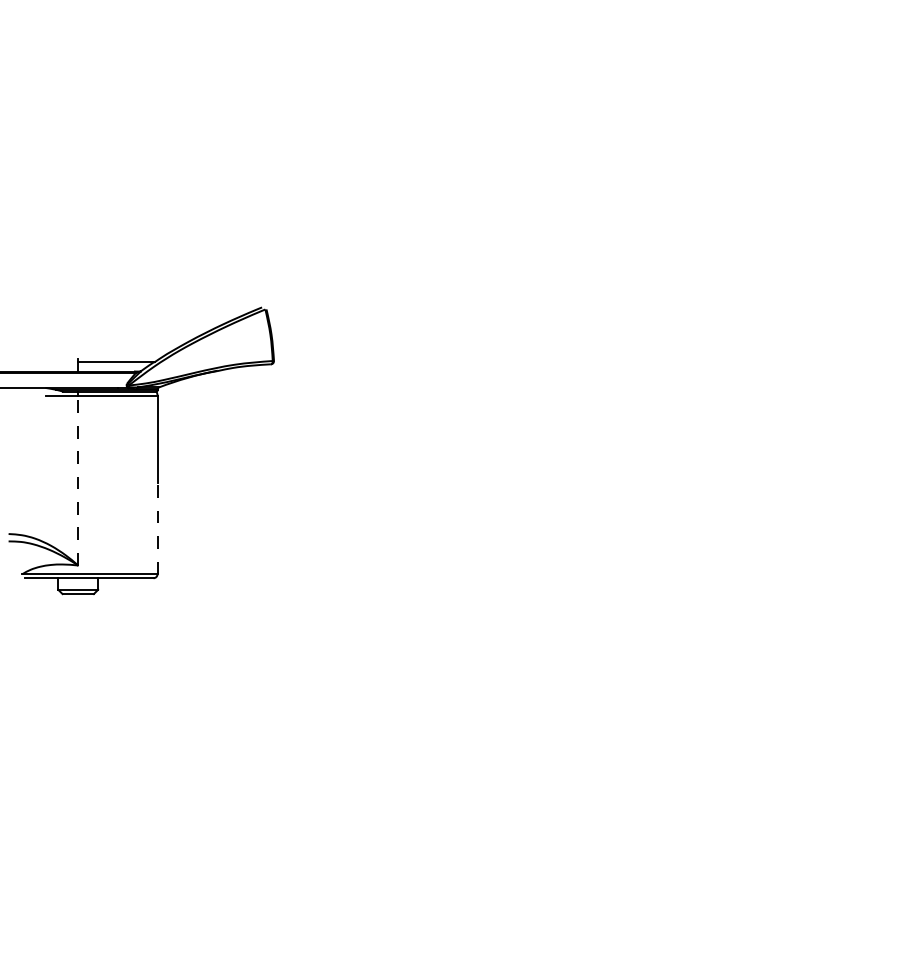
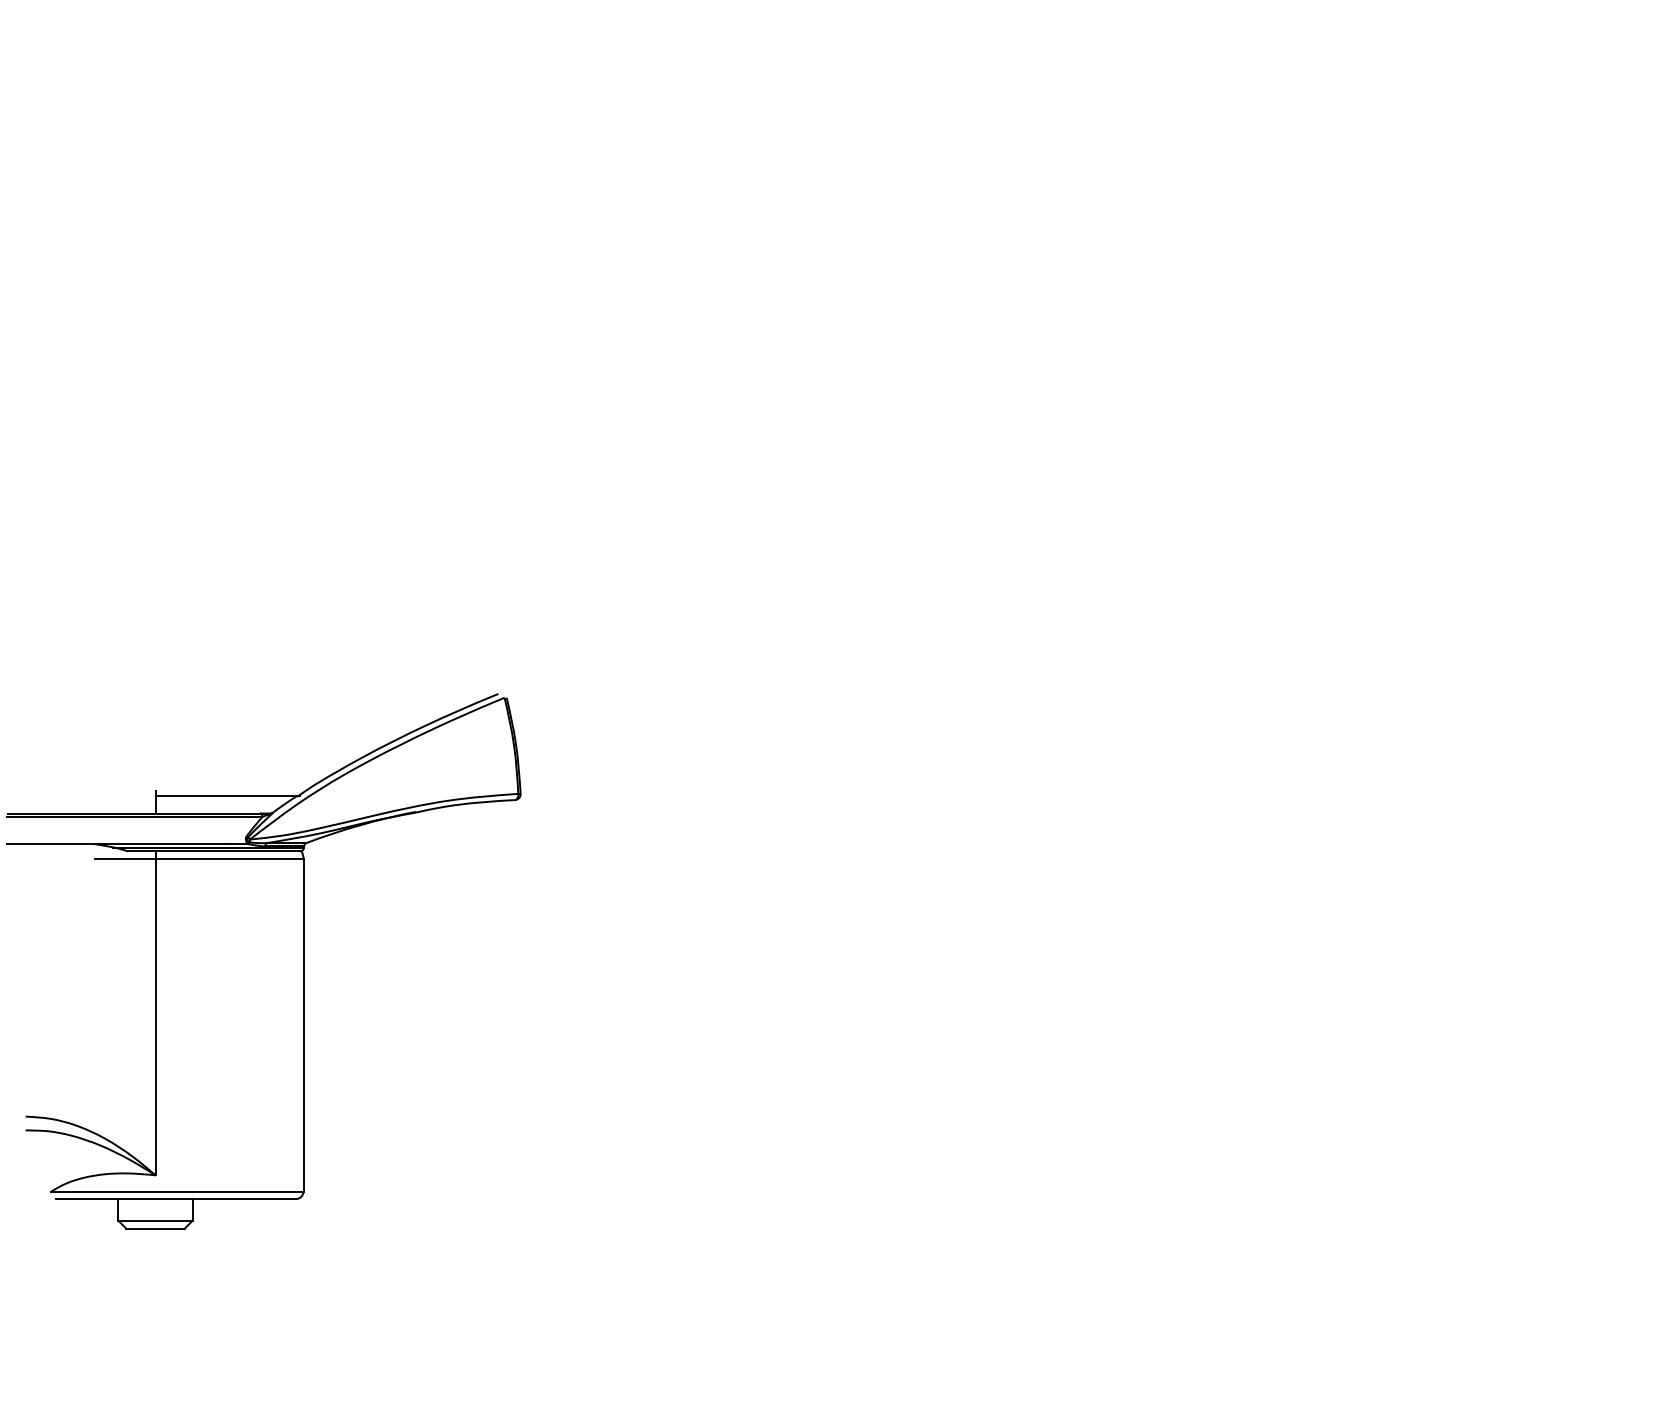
line: (78, 480) -> (155, 1016), dashed -> solid
line: (157, 528) -> (303, 1106), dashed -> solid

